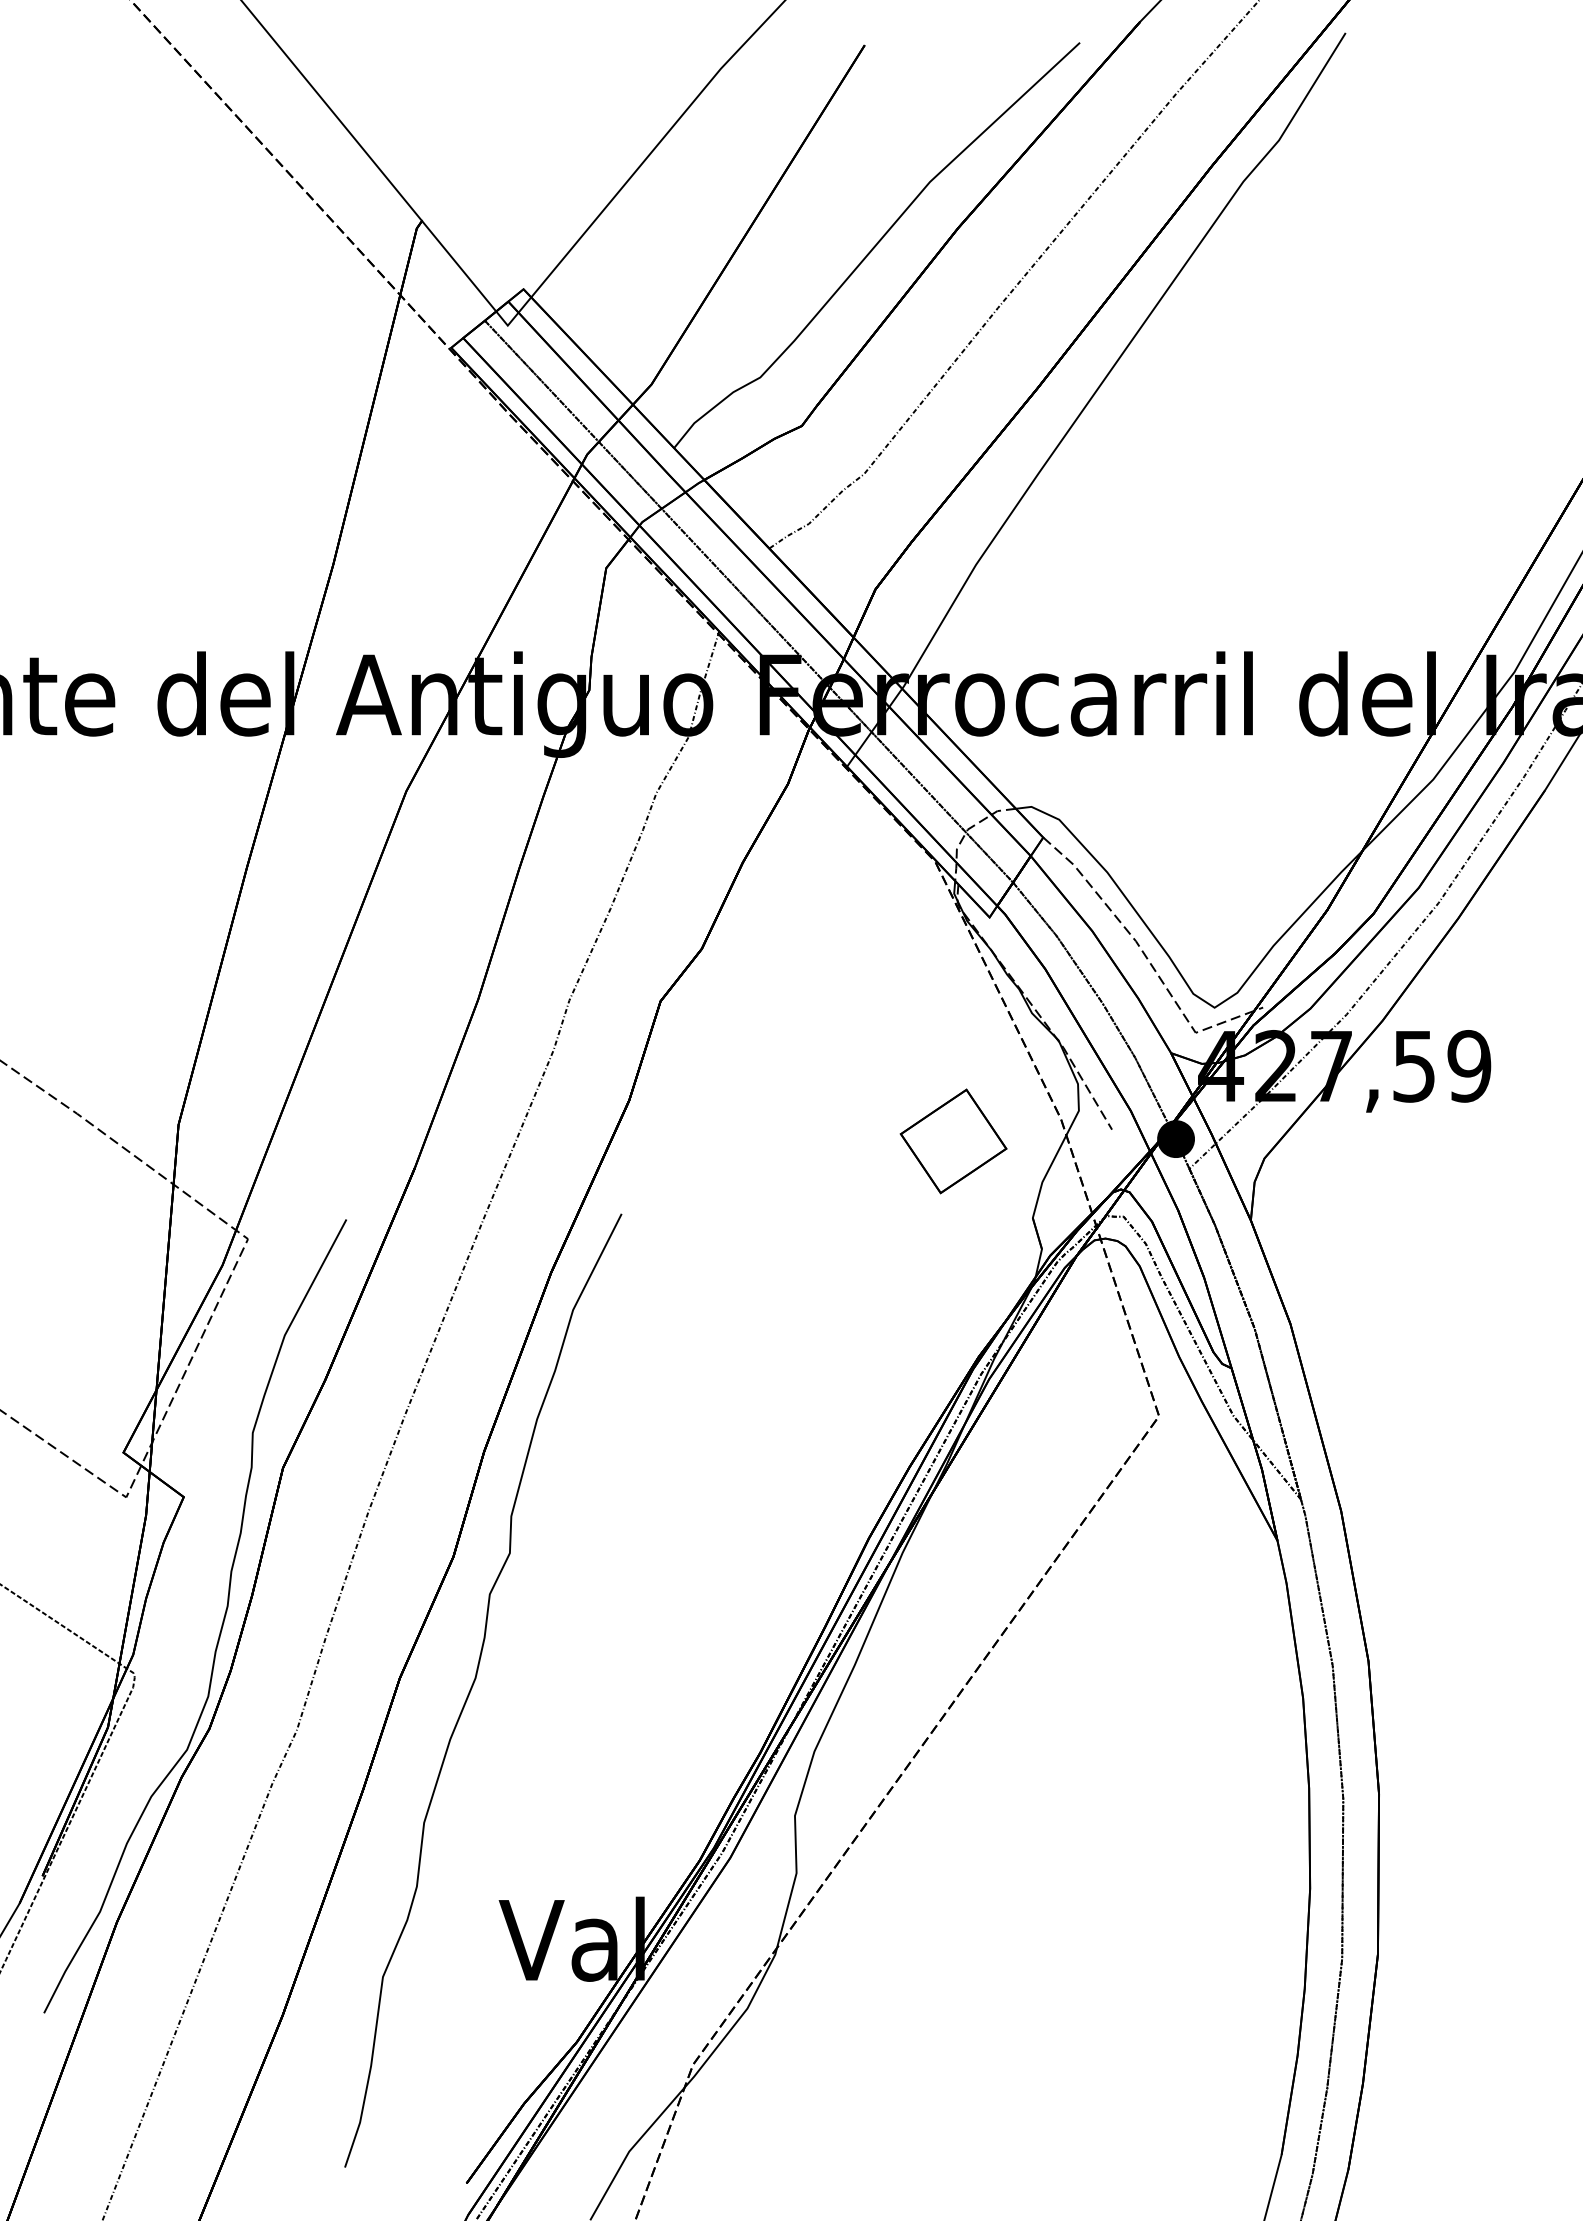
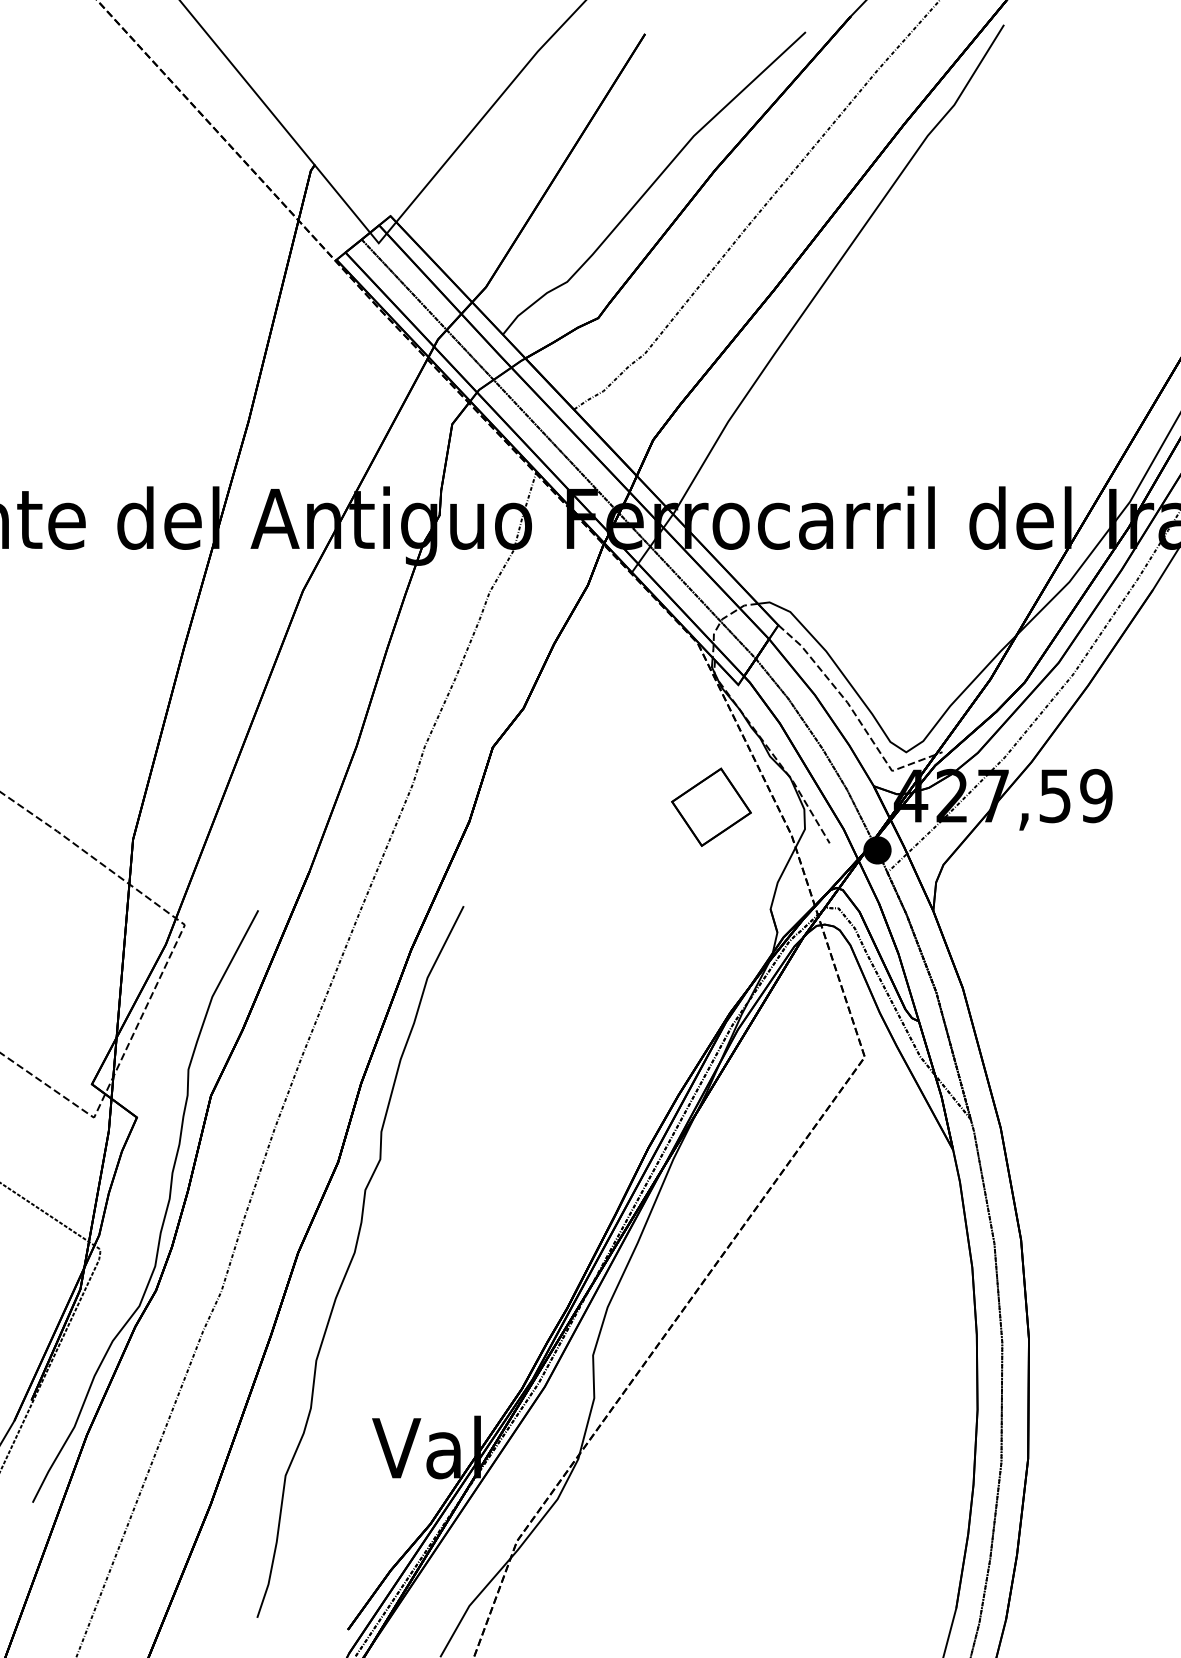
part: (953, 1141) -> (711, 807), moved

